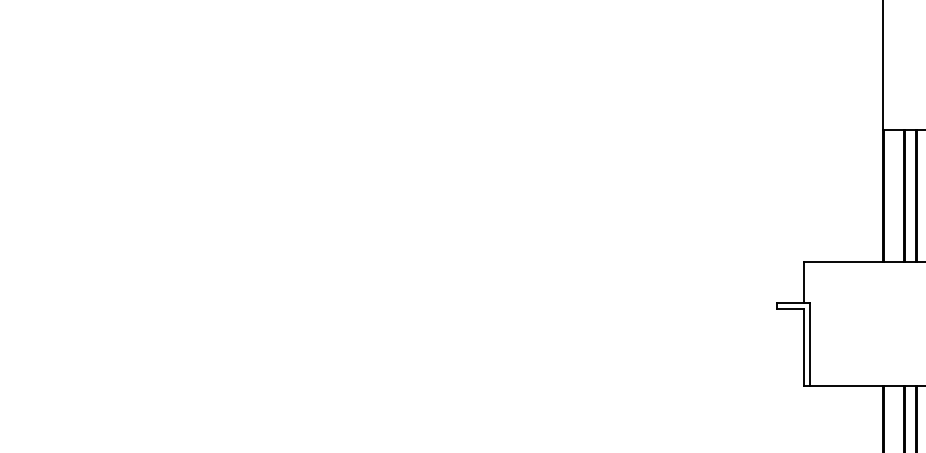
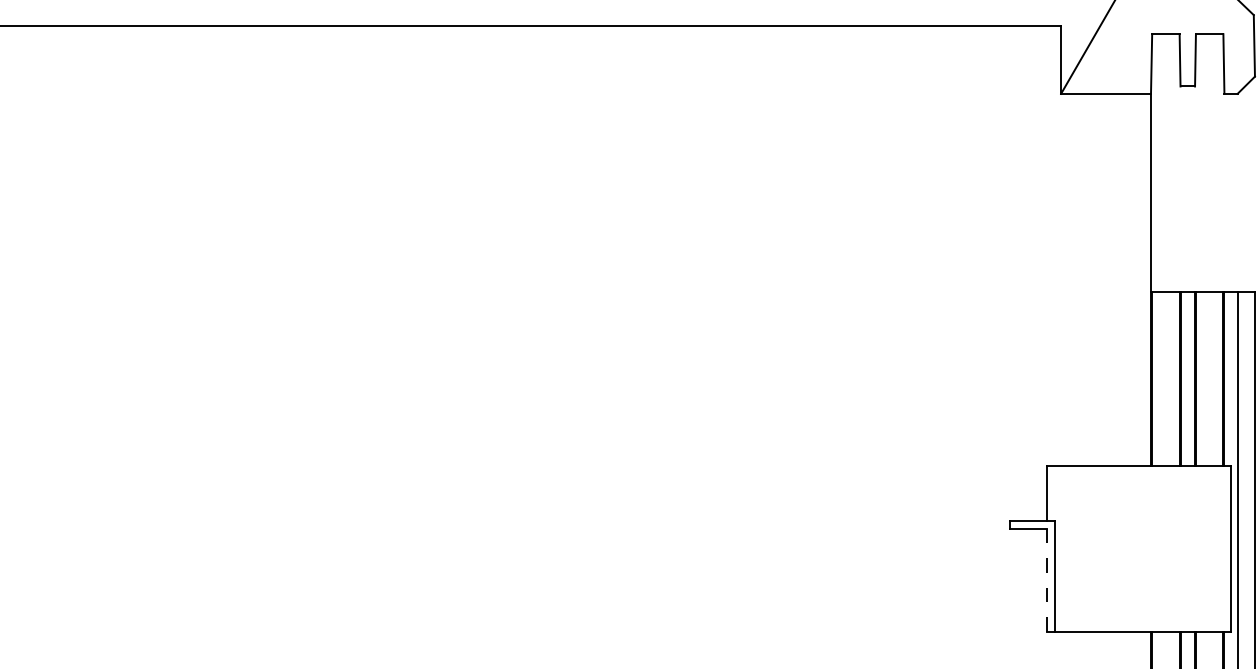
line: (804, 347) -> (1047, 580), solid -> dashed

